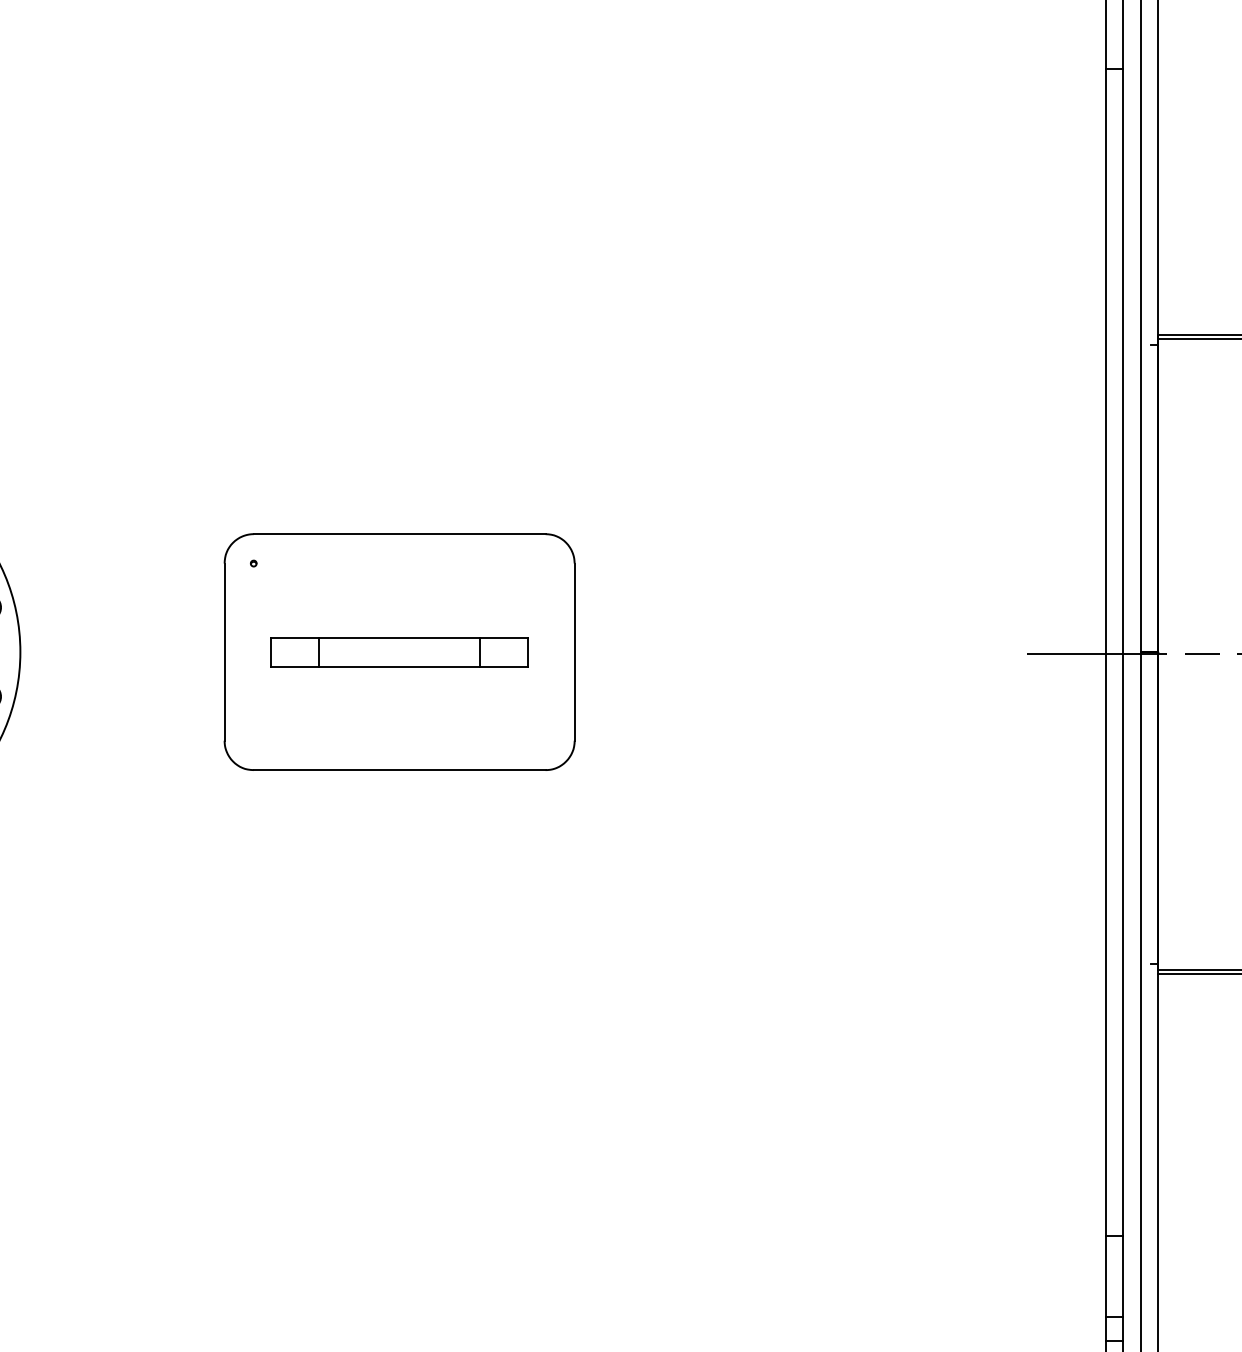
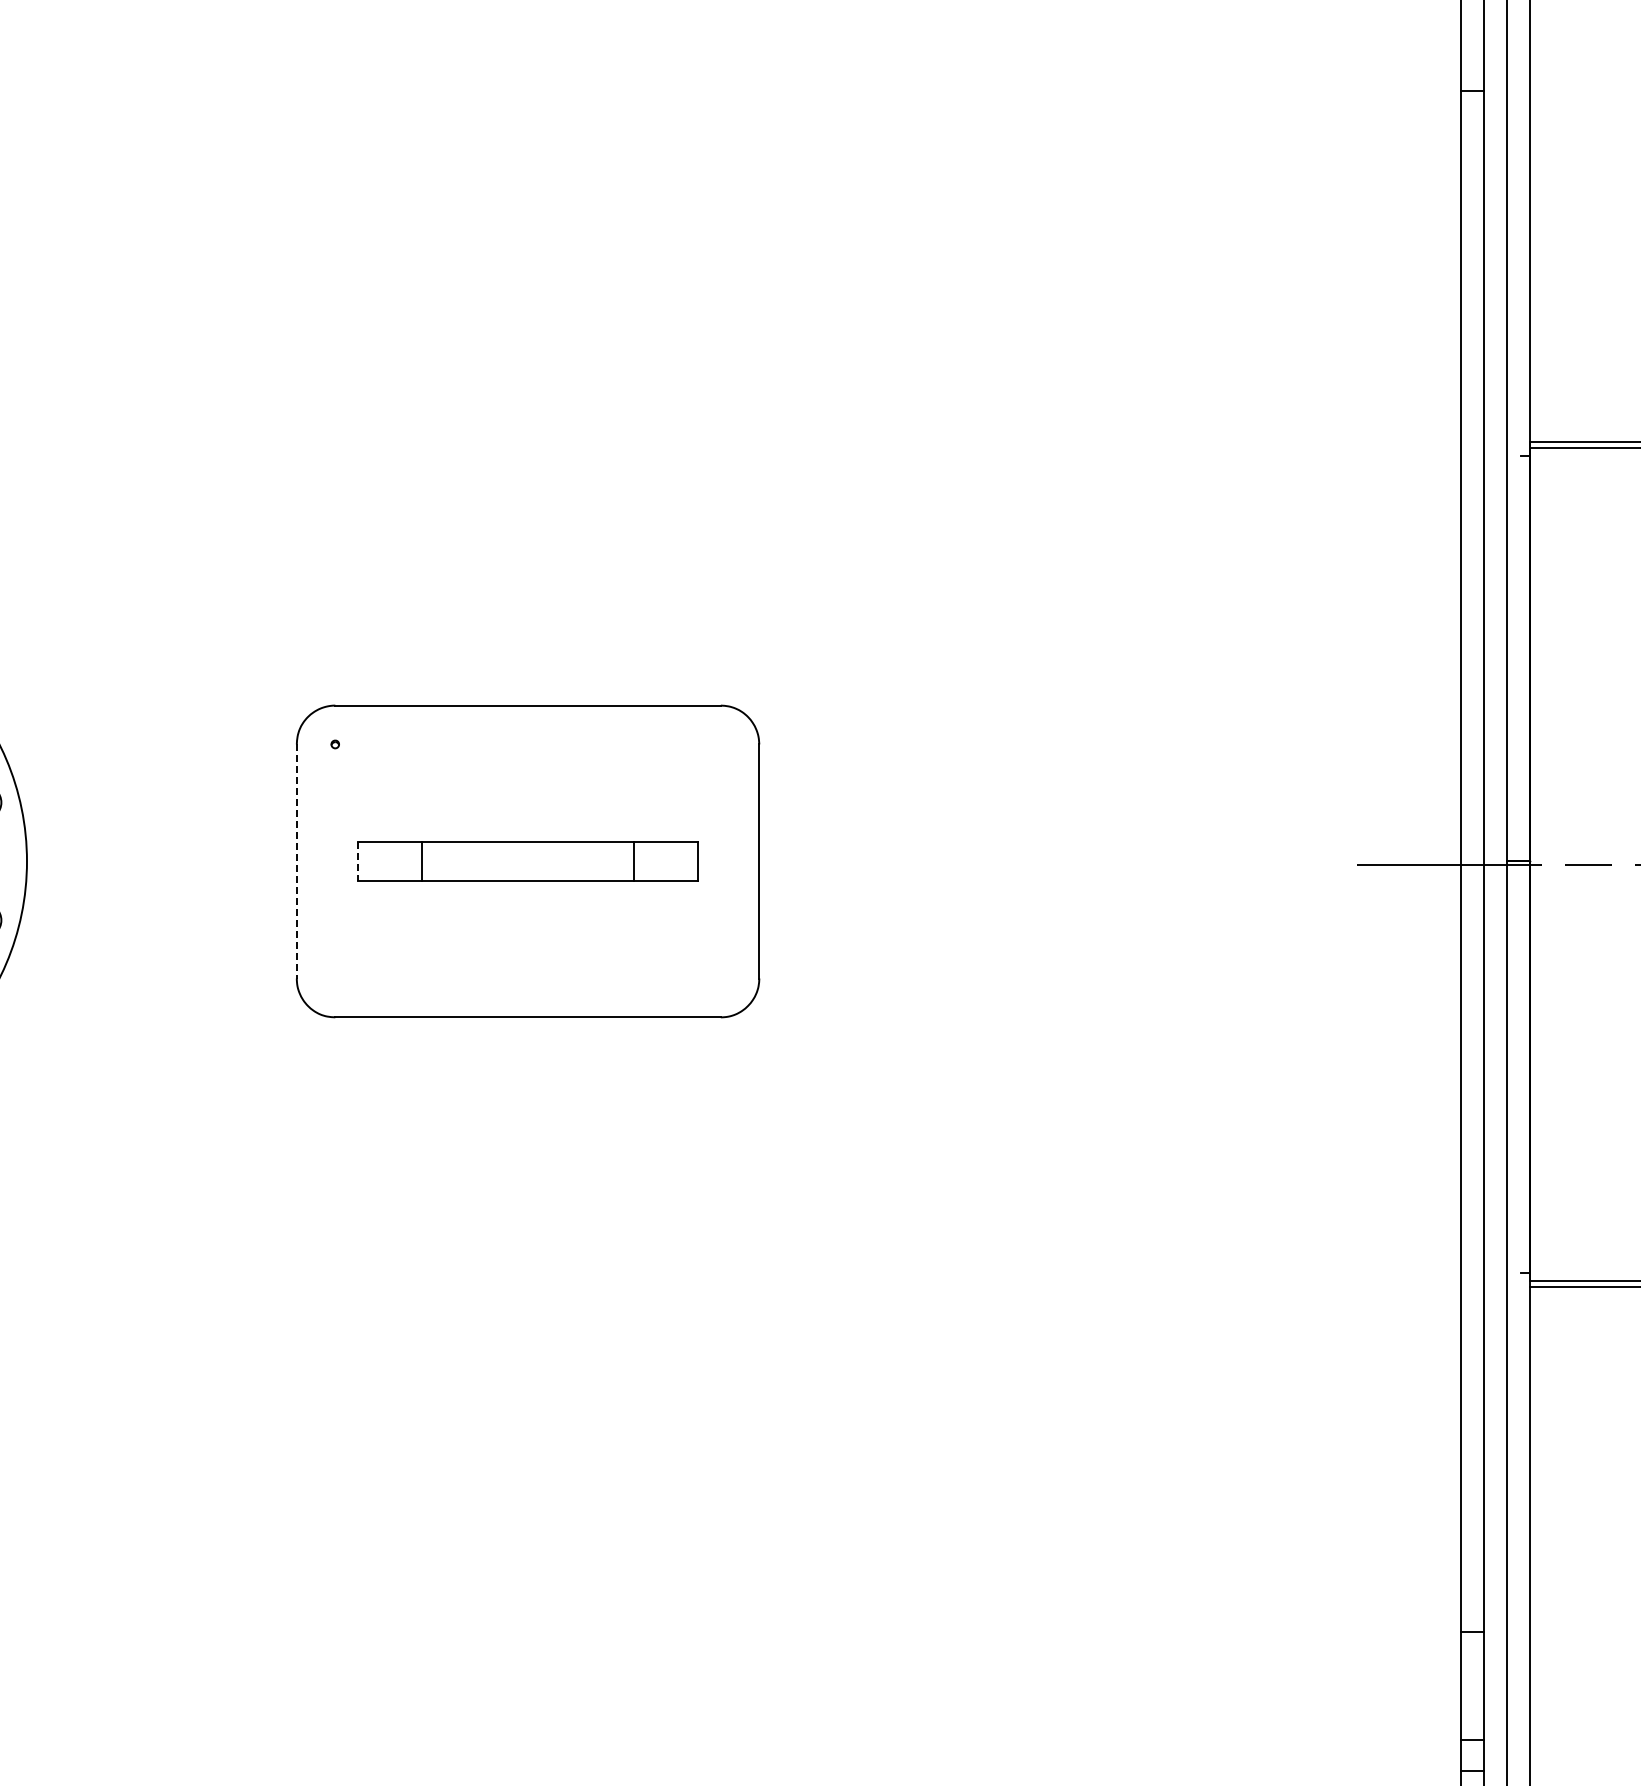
line: (224, 652) -> (296, 861), solid -> dashed
line: (271, 652) -> (358, 861), solid -> dashed

